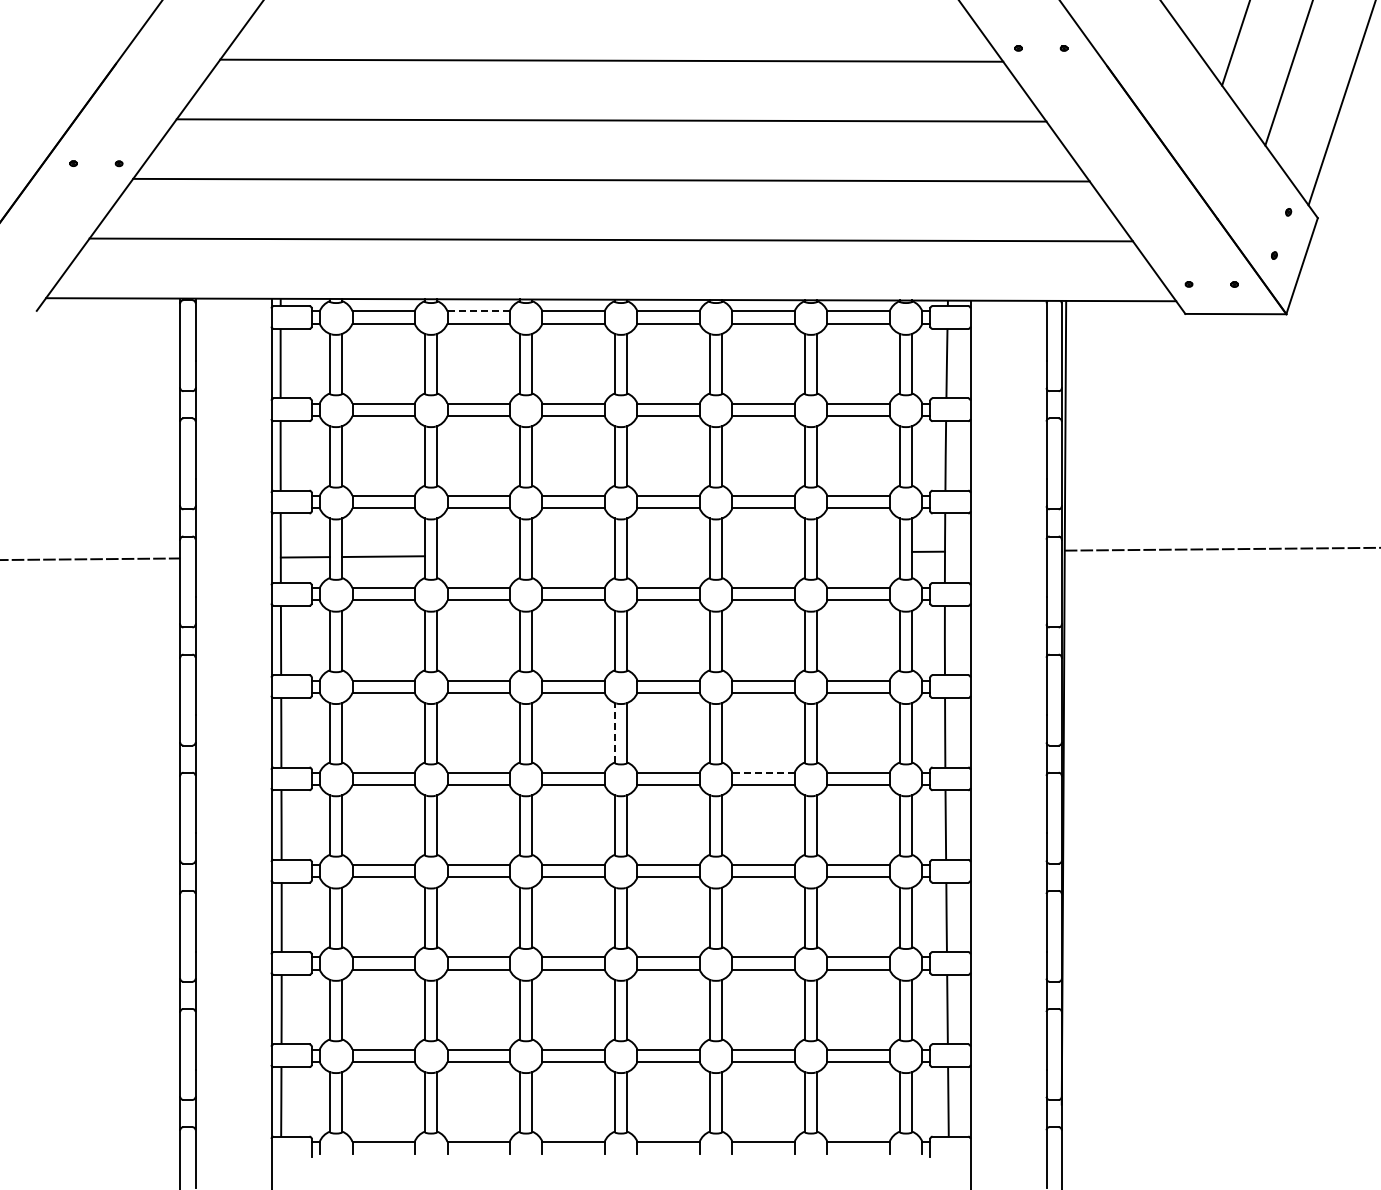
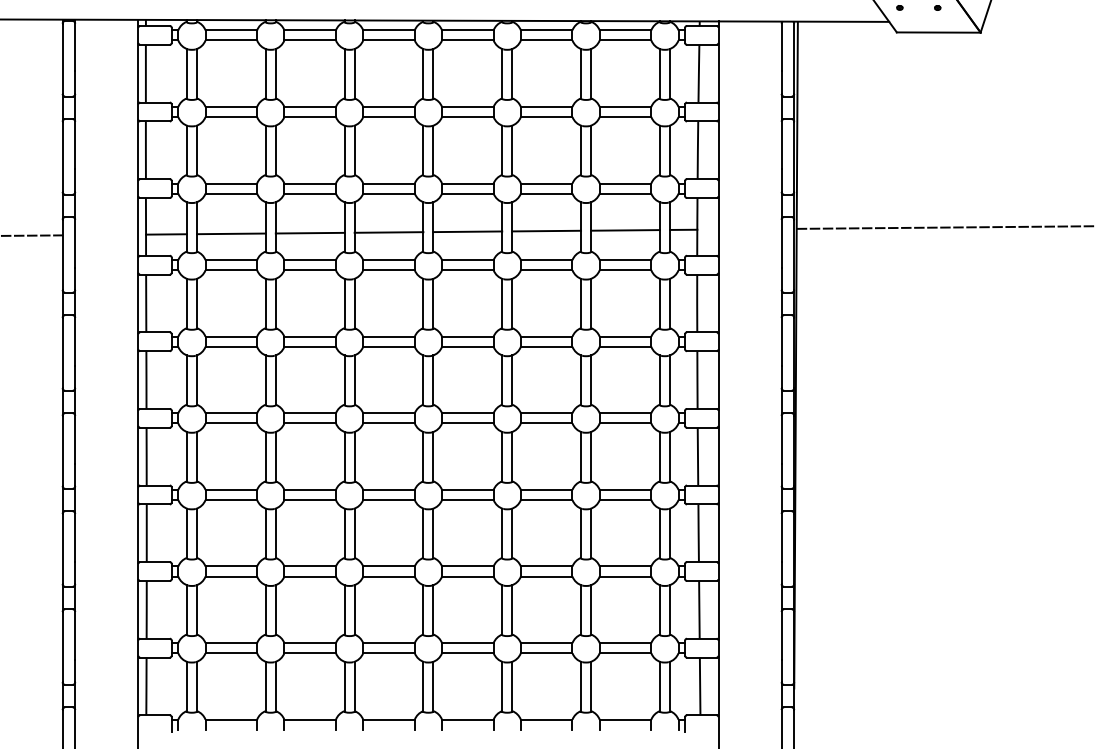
line: (478, 311) -> (310, 30), dashed -> solid
line: (763, 552) -> (546, 230), added
line: (858, 552) -> (625, 230), added
line: (668, 553) -> (467, 231), added
line: (573, 554) -> (388, 232), added
line: (478, 555) -> (310, 232), added
line: (614, 733) -> (422, 380), dashed -> solid
line: (763, 772) -> (546, 413), dashed -> solid

